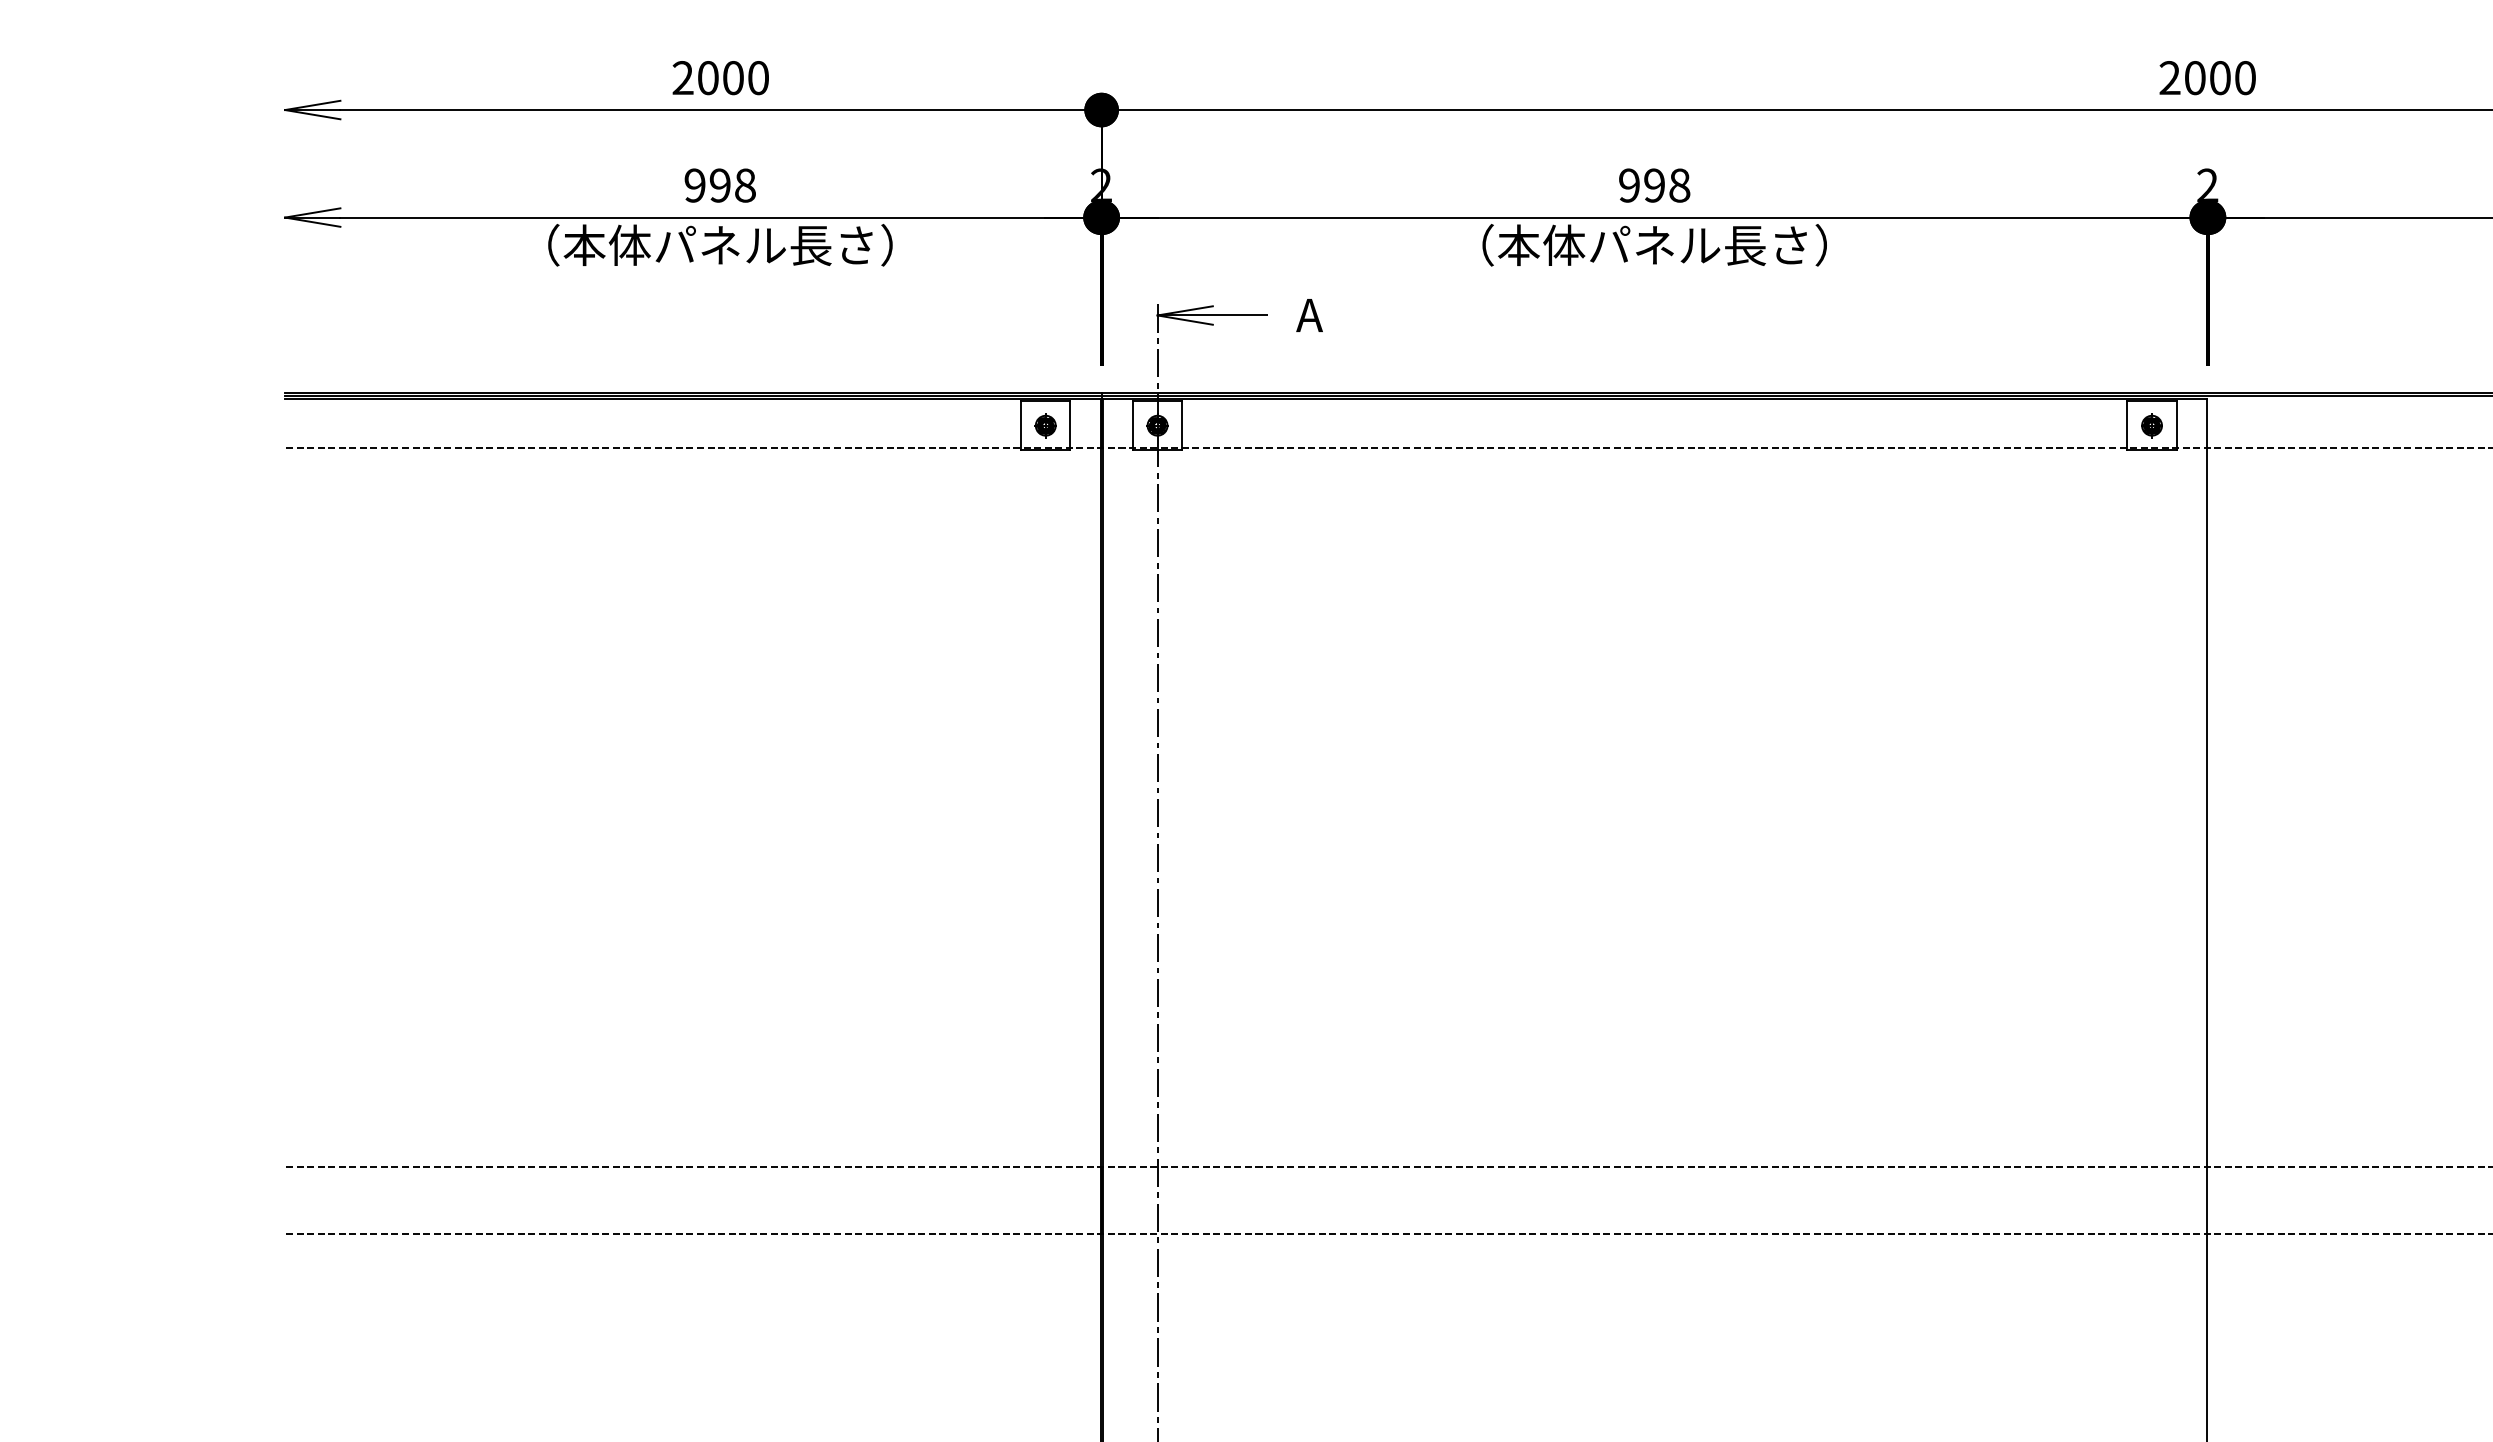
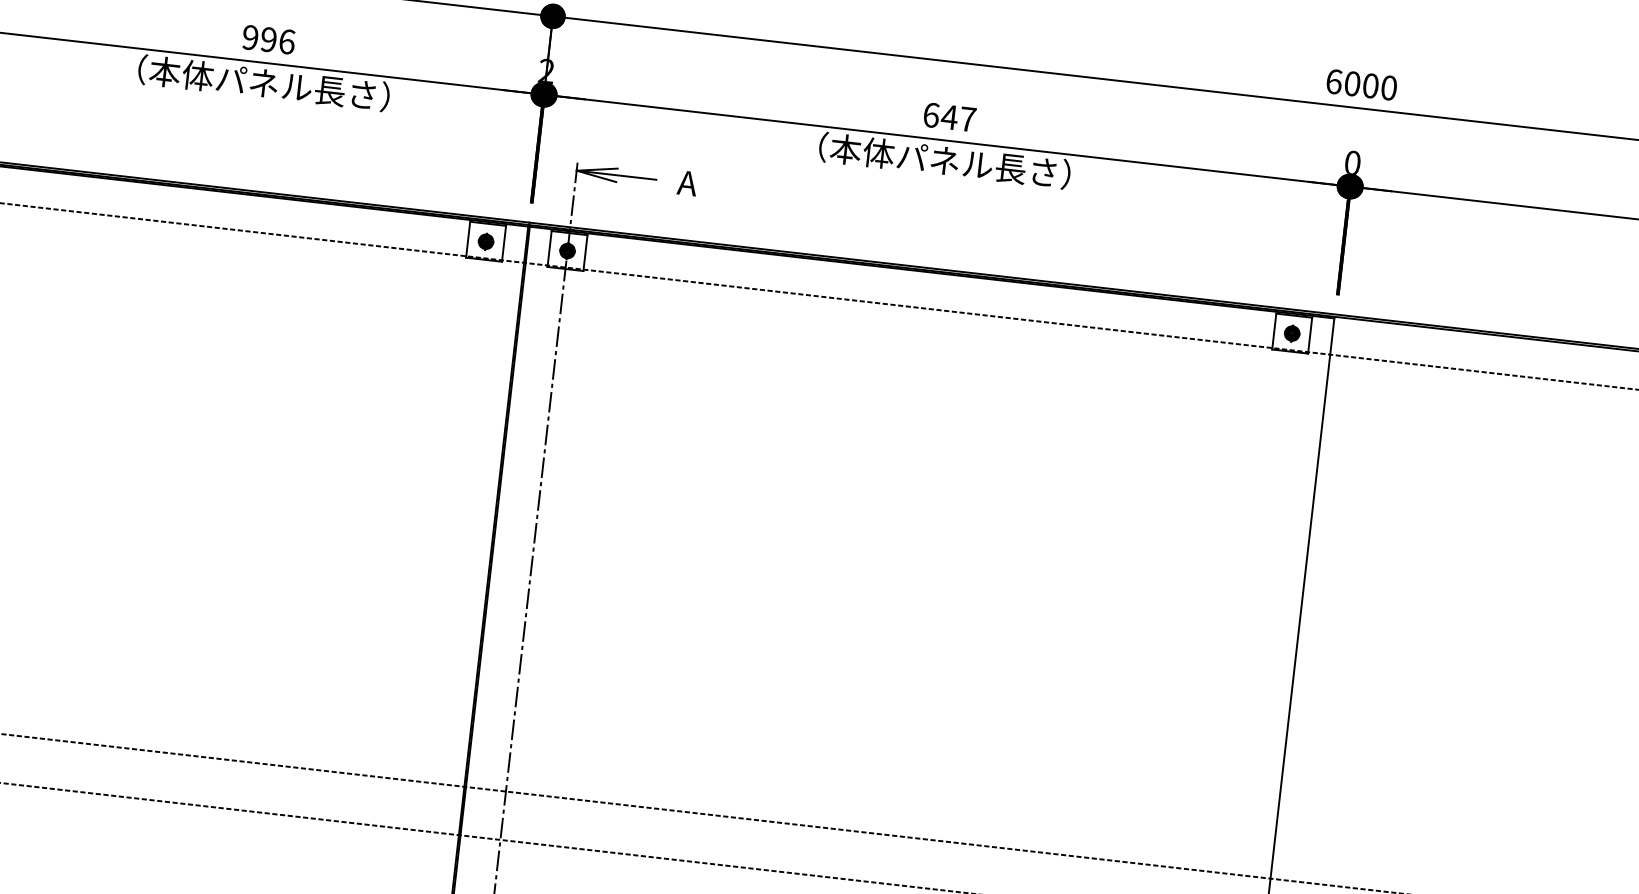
text: (2169, 78) -> (1333, 82), 2000 -> 6000
text: (745, 185) -> (287, 41), 998 -> 996
text: (1654, 185) -> (949, 117), 998 -> 647
text: (2207, 185) -> (1352, 163), 2 -> 0

